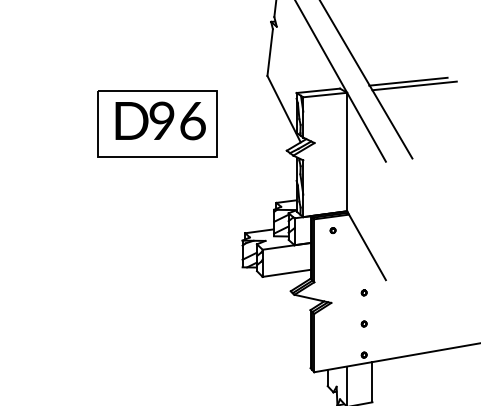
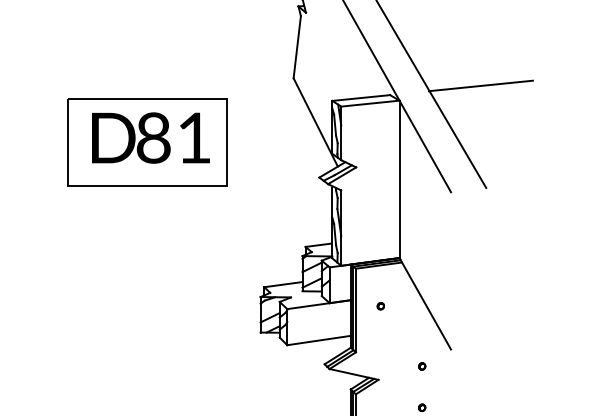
line: (414, 85) -> (488, 90), removed
text: (177, 121) -> (174, 138), 96 -> 81
part: (332, 230) -> (380, 306), moved

